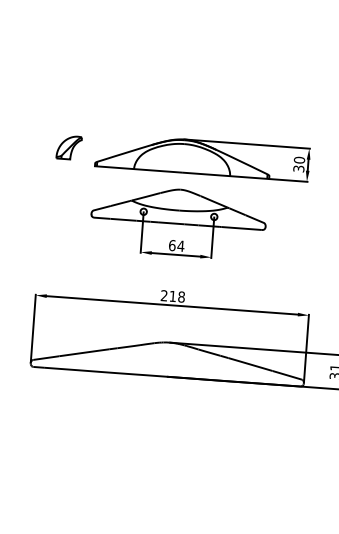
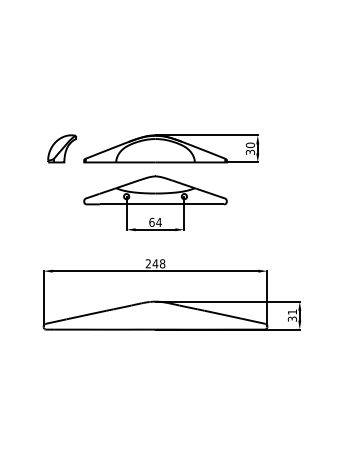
part: (68, 147) -> (61, 148), size x1.43
text: (172, 296) -> (155, 263), 218 -> 248

